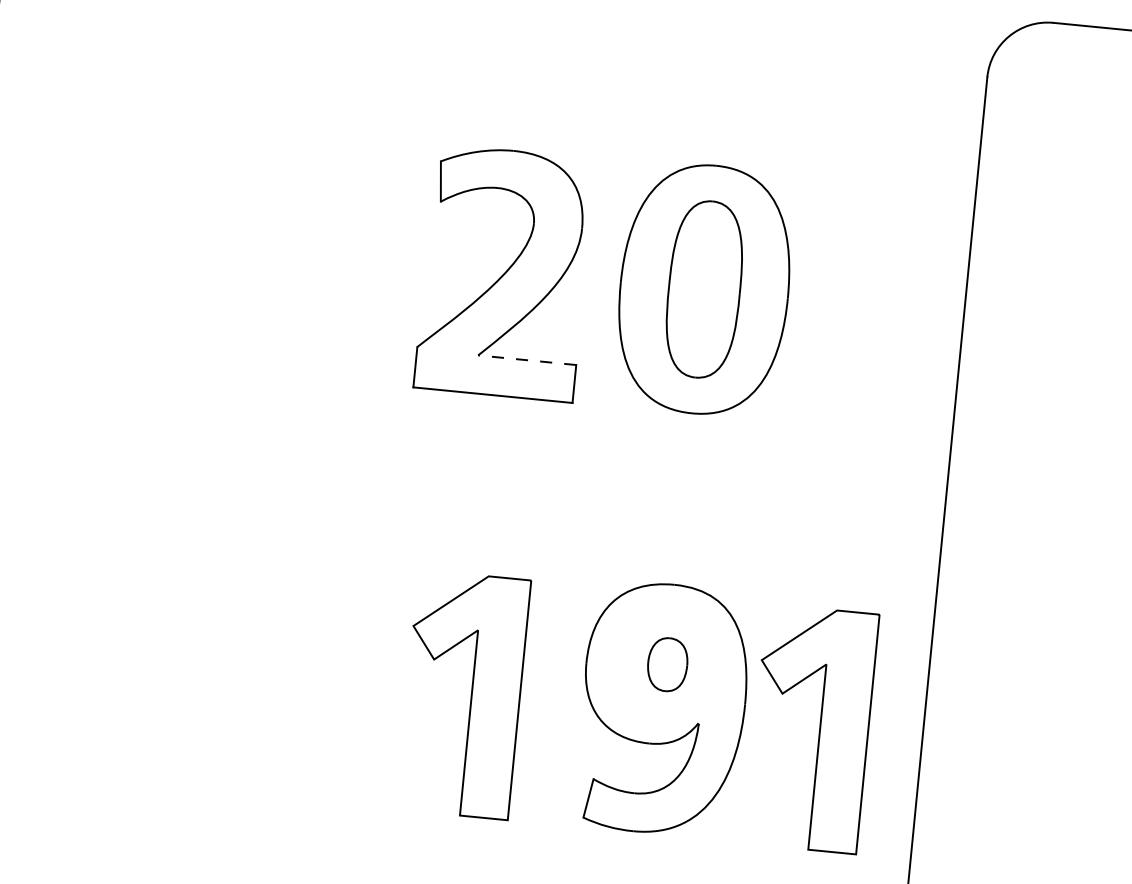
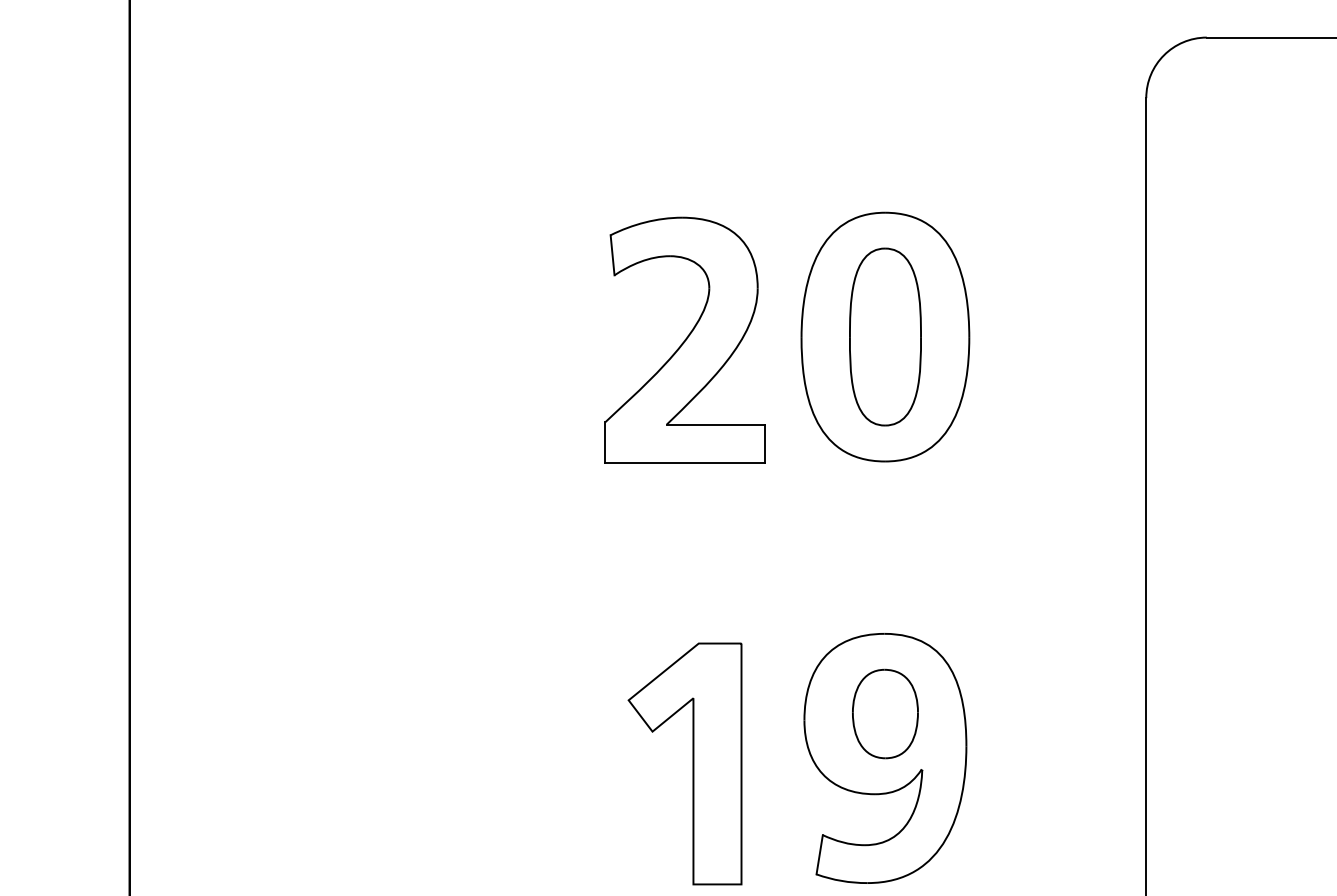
line: (526, 359) -> (715, 424), dashed -> solid
part: (667, 664) -> (885, 713), size x1.67
part: (819, 729) -> (1042, 763), removed

